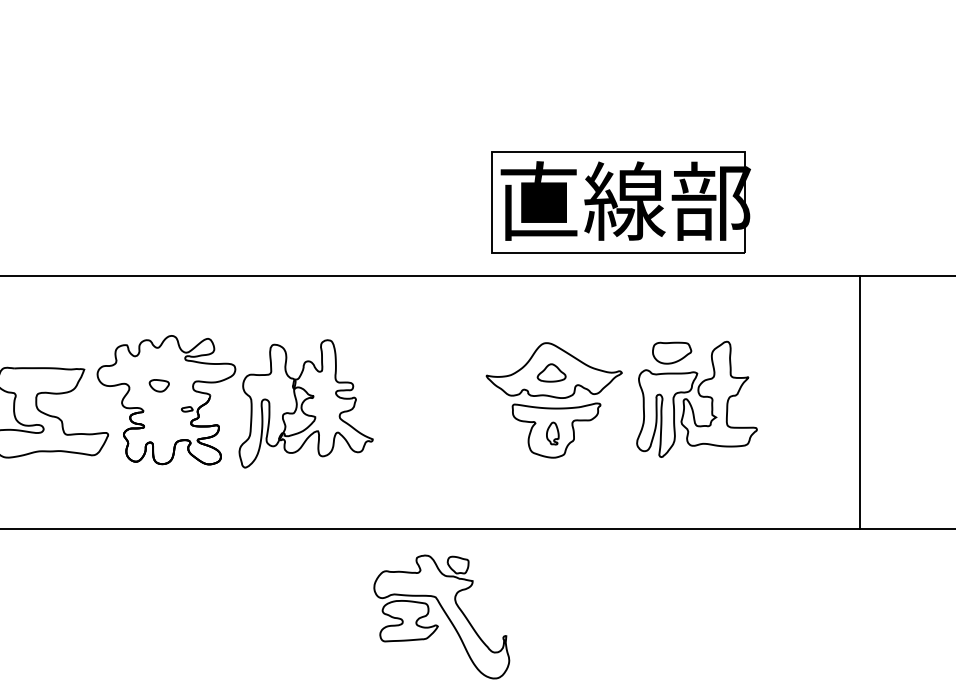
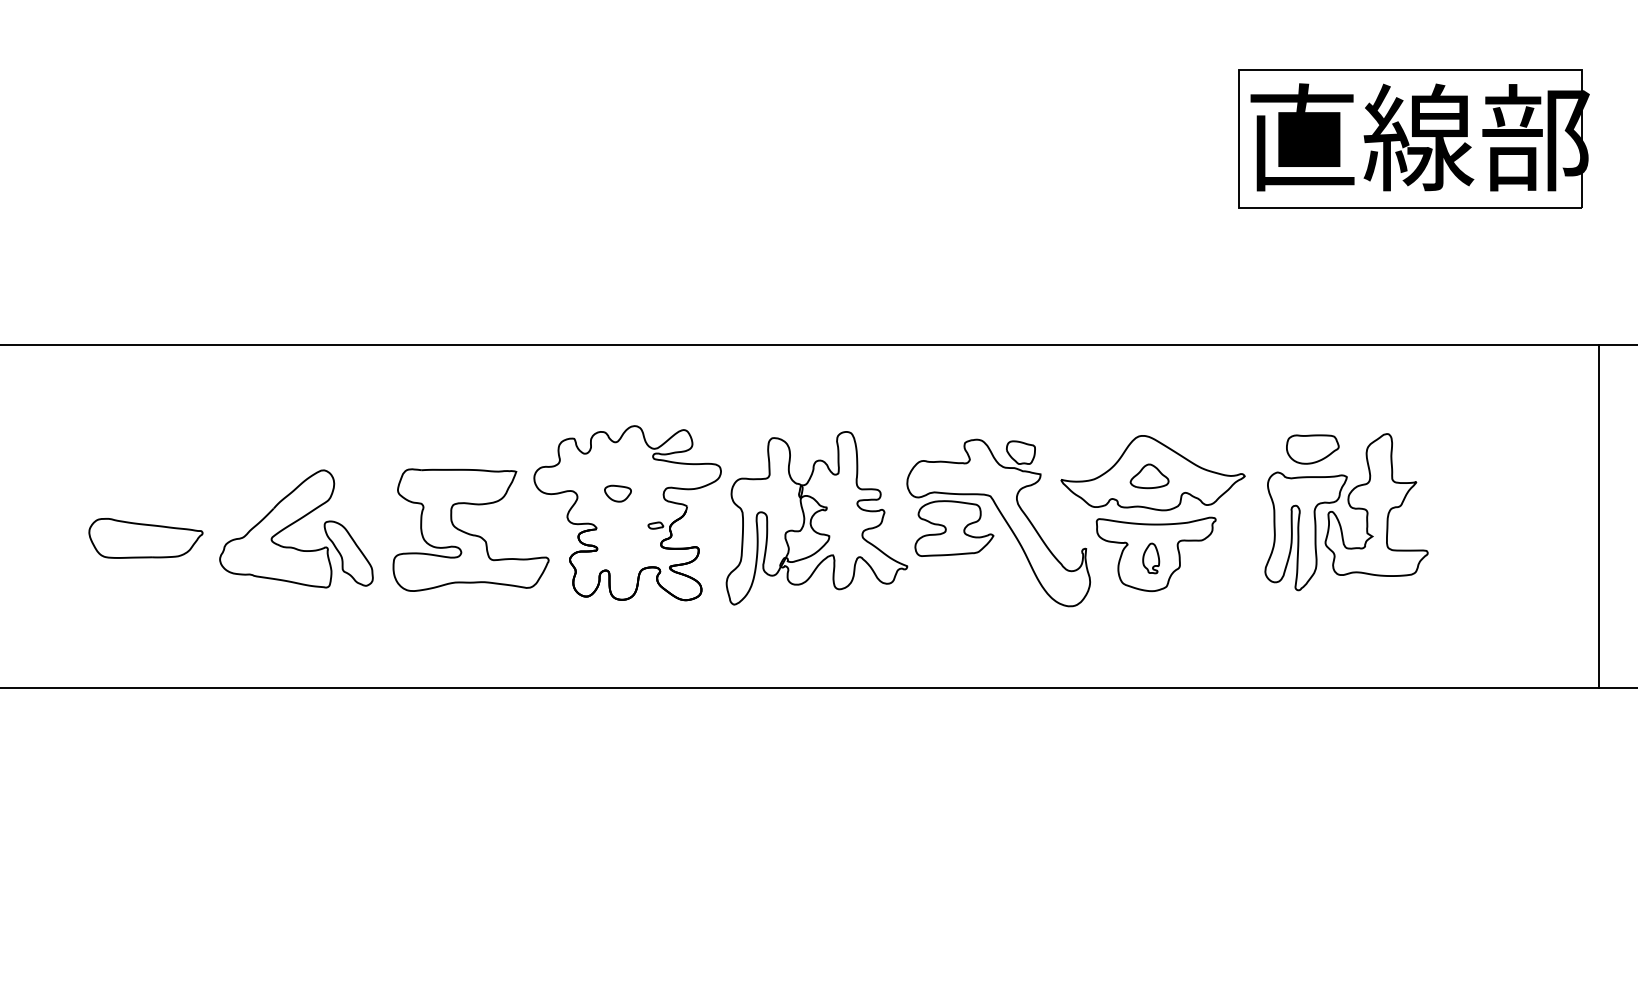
part: (620, 201) -> (1413, 138), moved
line: (860, 402) -> (1599, 516), moved
part: (441, 616) -> (998, 522), moved

